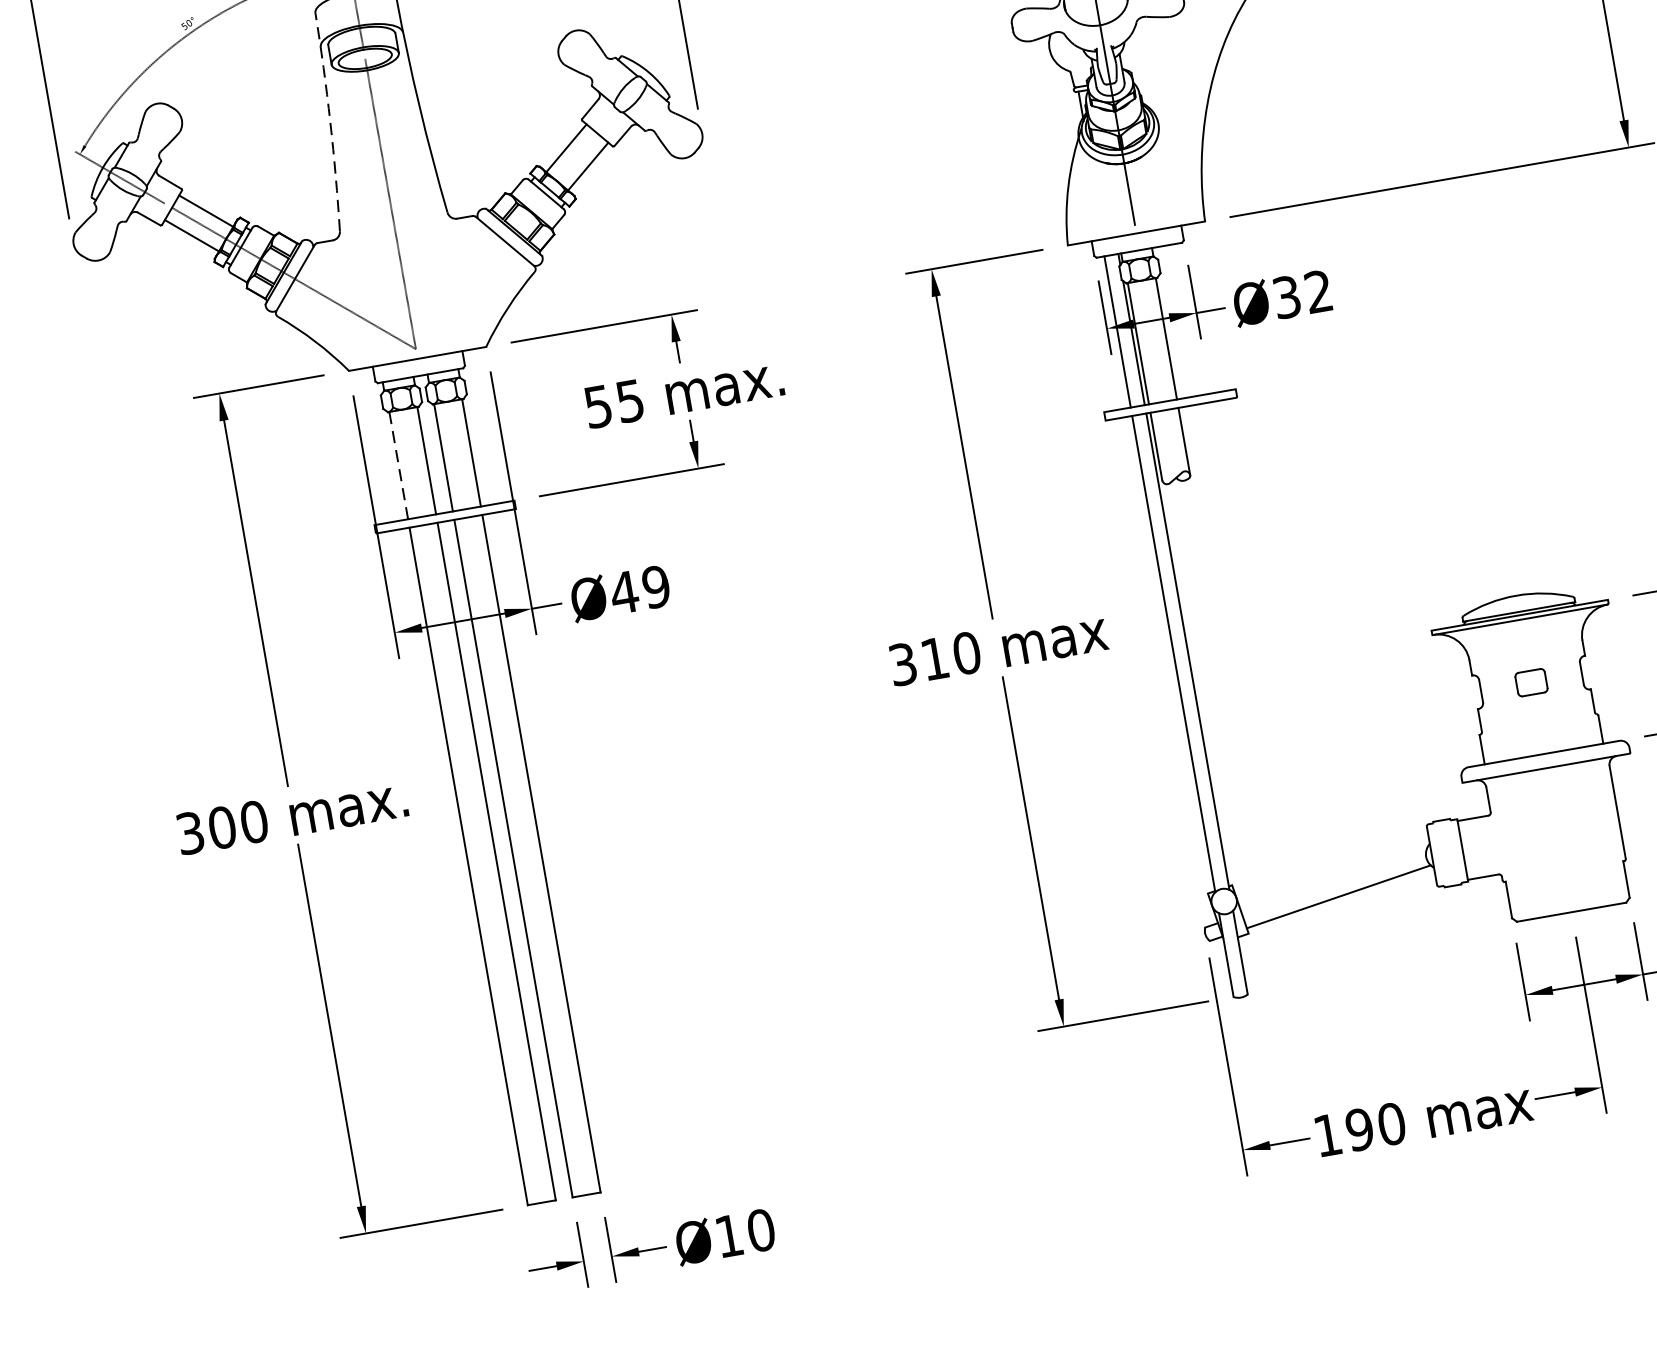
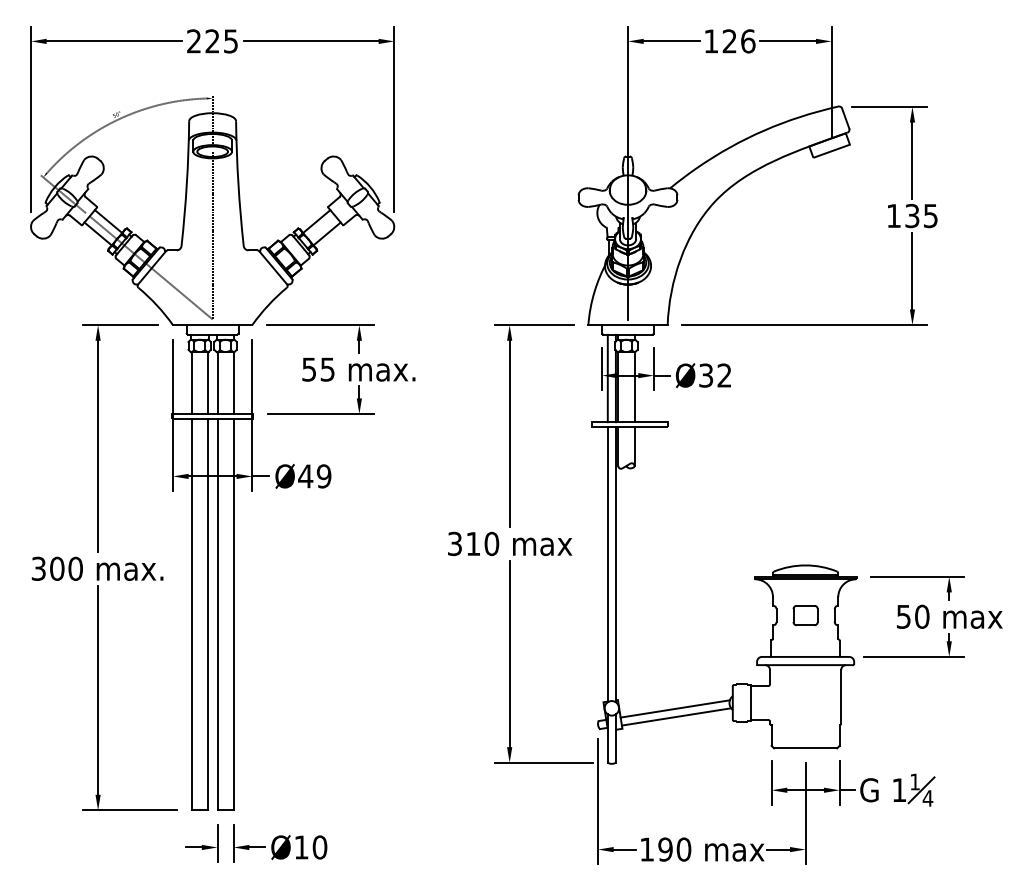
arc: (329, 121) -> (186, 183), dashed -> solid
line: (398, 466) -> (191, 383), dashed -> solid
part: (1531, 682) -> (805, 615), size x1.43
line: (1332, 882) -> (674, 708), added

